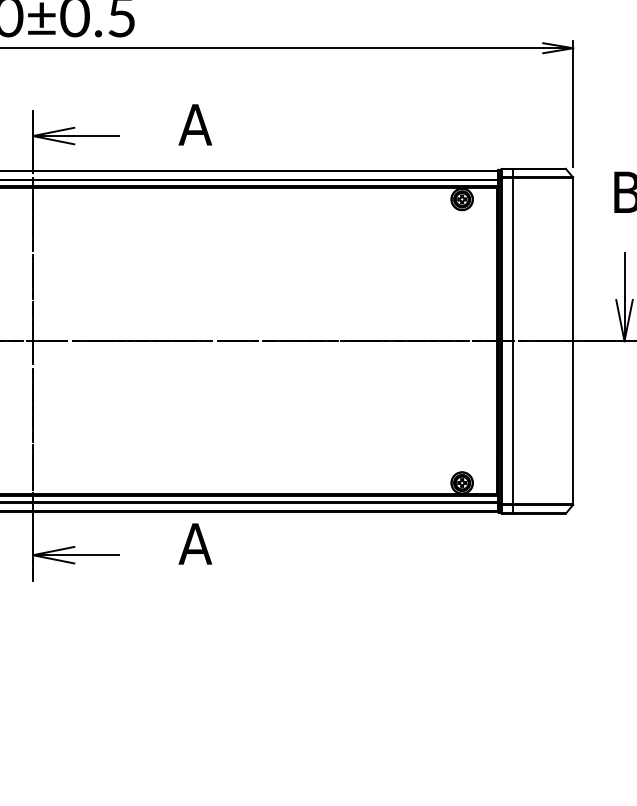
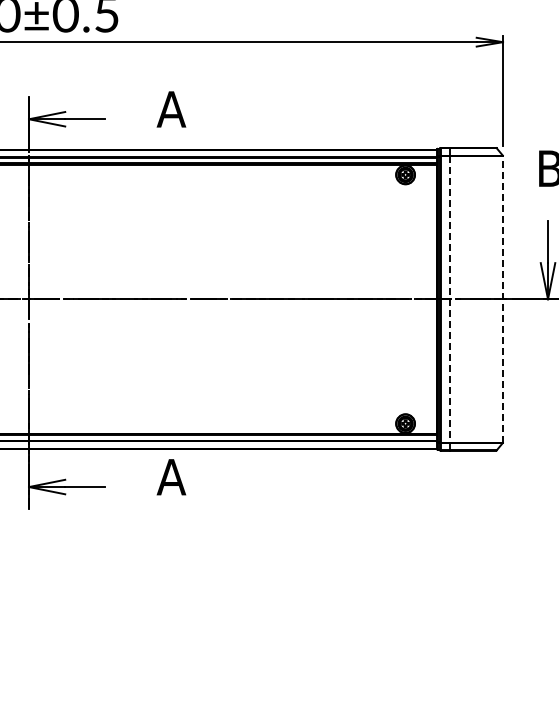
line: (573, 340) -> (503, 298), solid -> dashed
line: (513, 341) -> (450, 299), solid -> dashed

